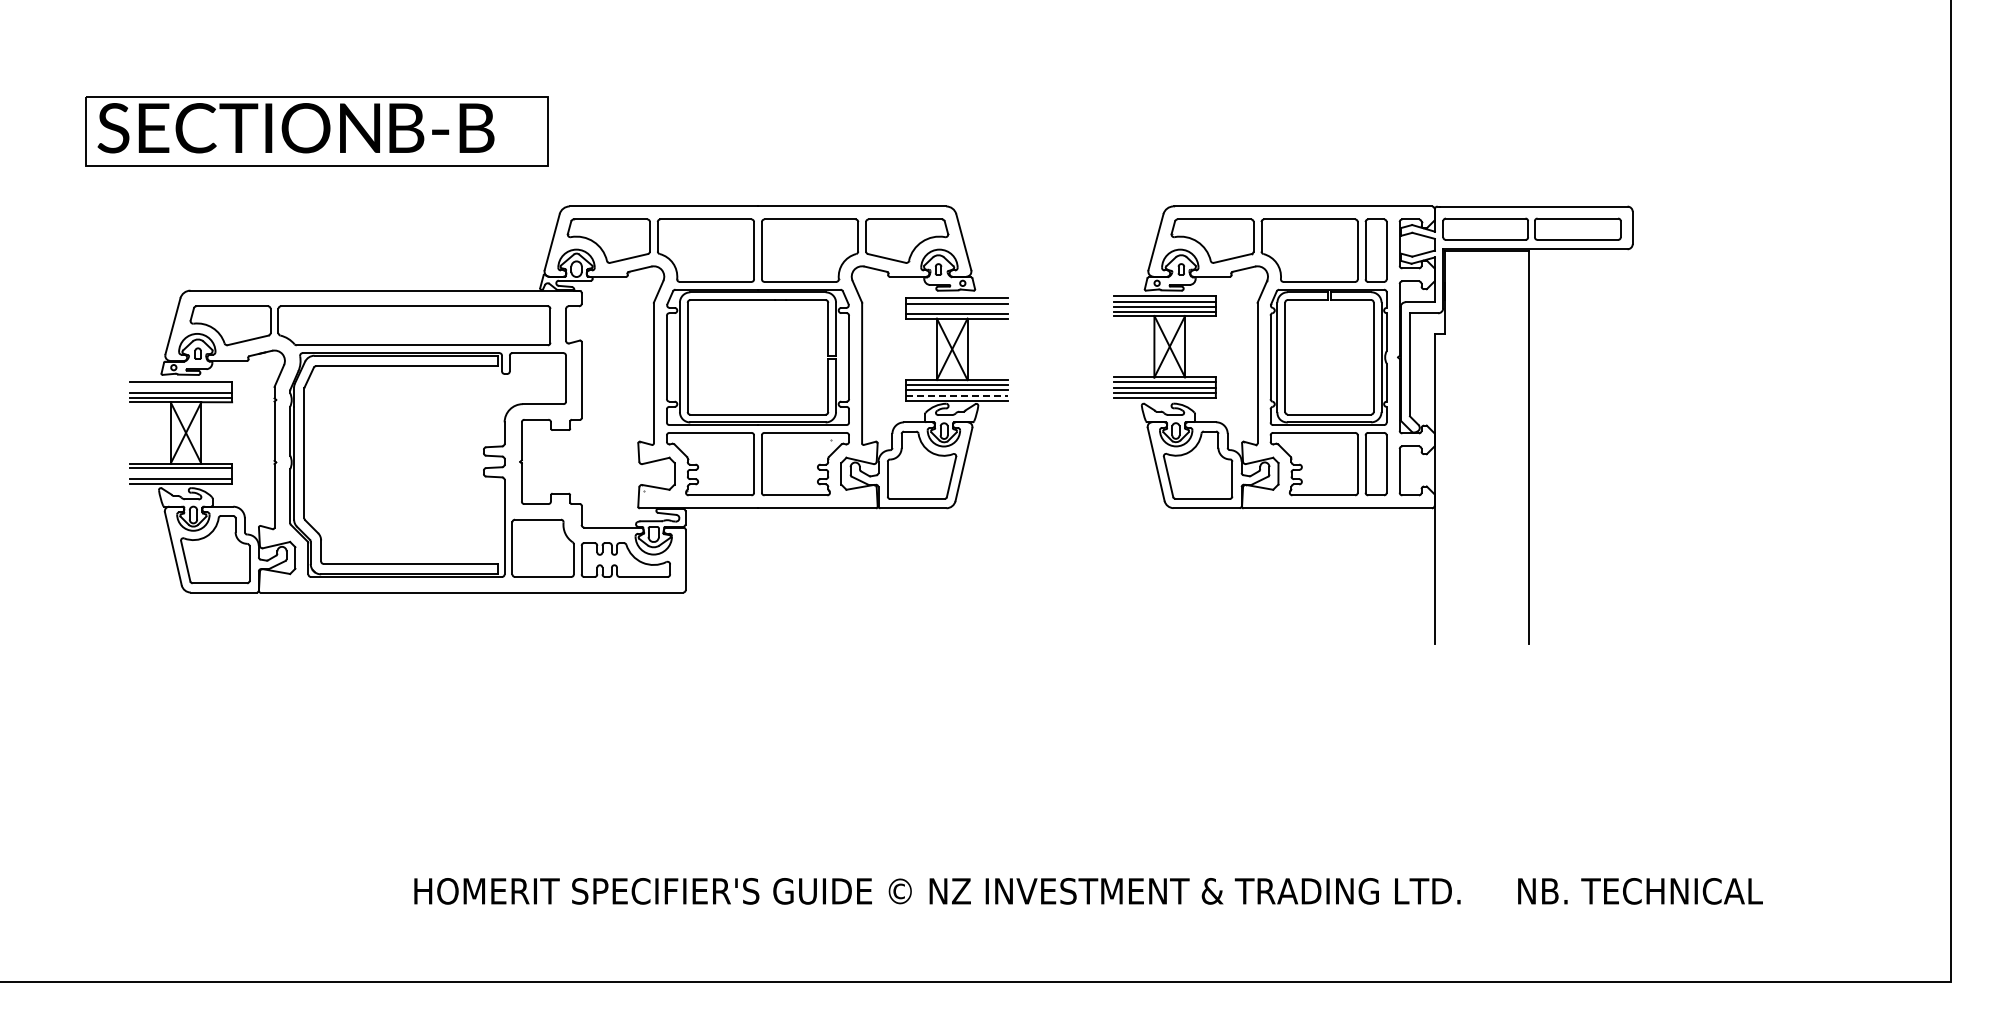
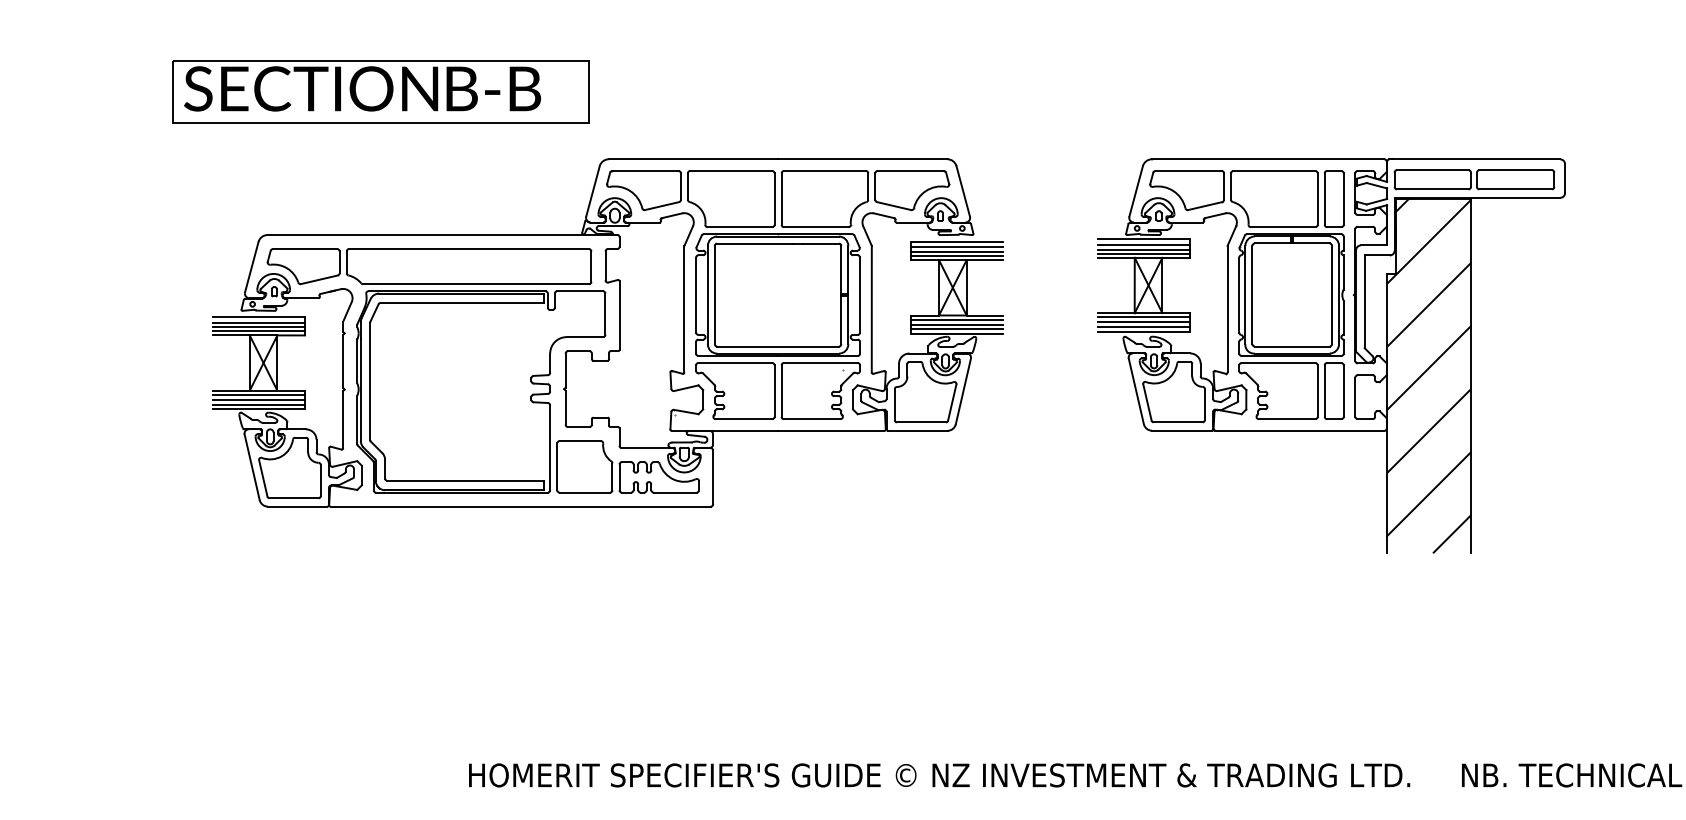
line: (957, 309) -> (957, 251), added
line: (180, 388) -> (258, 323), added
line: (957, 395) -> (957, 329), dashed -> solid
hatch: (1481, 447) -> (1428, 376), added
line: (180, 473) -> (258, 399), added

